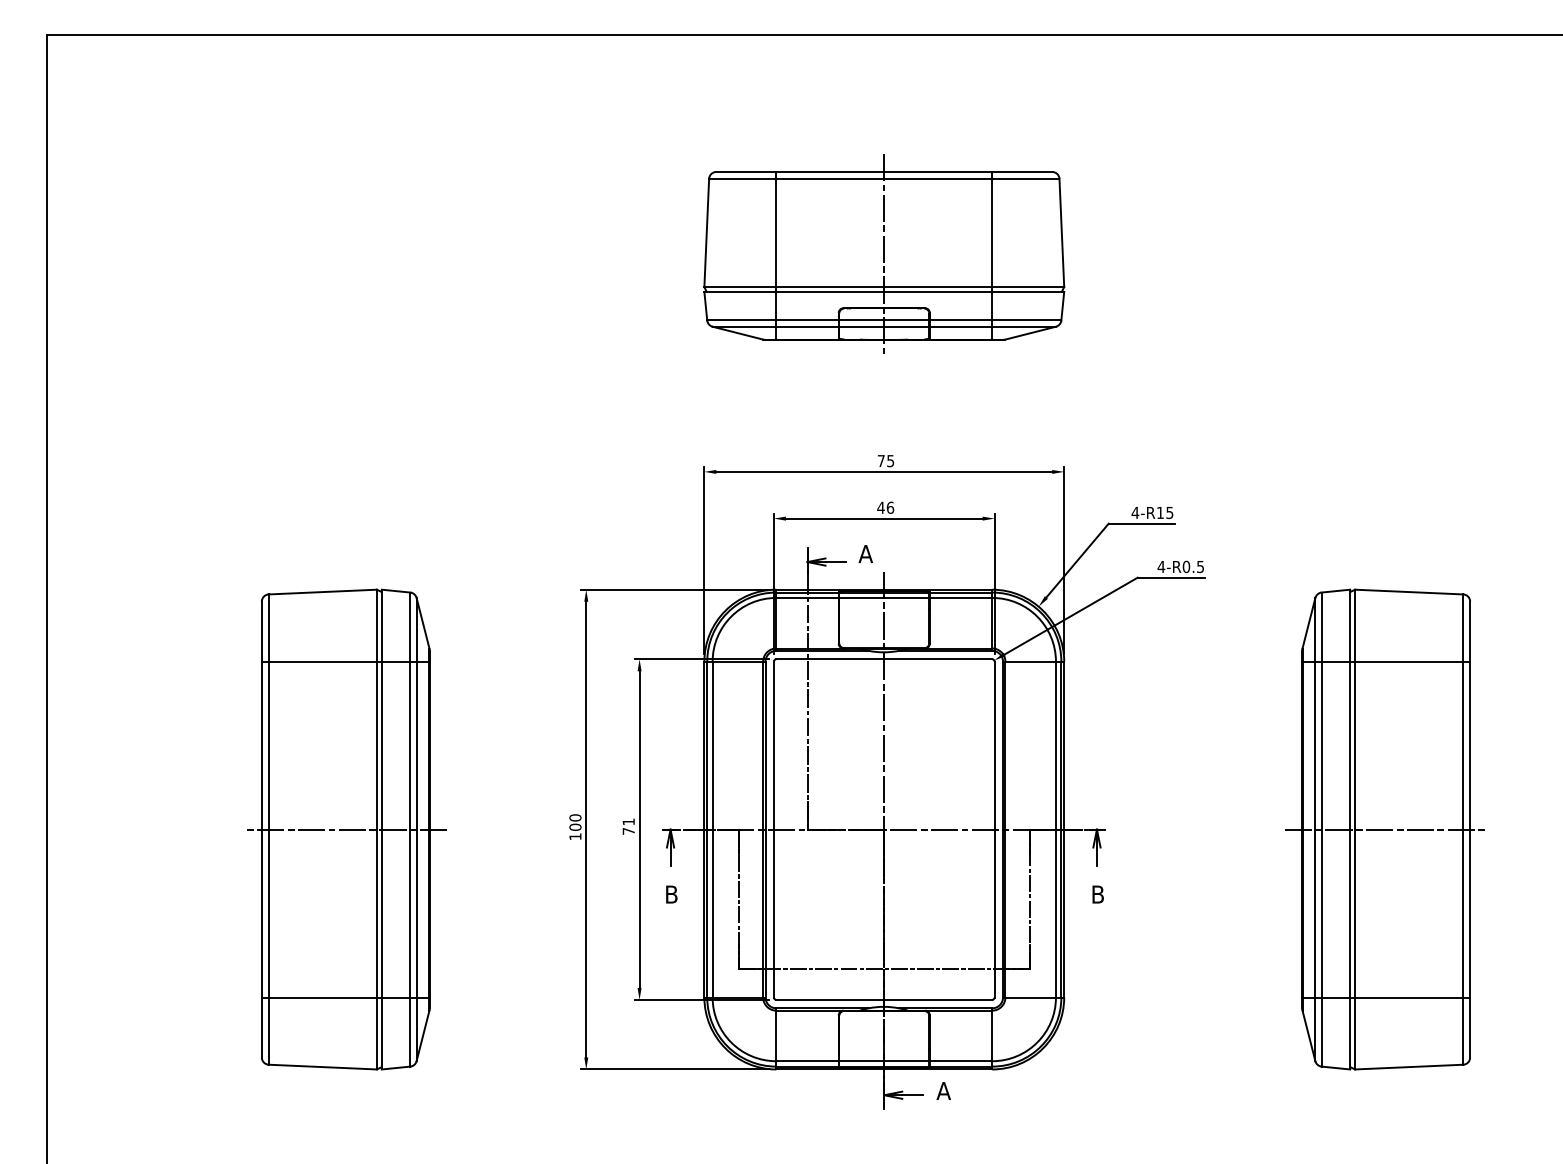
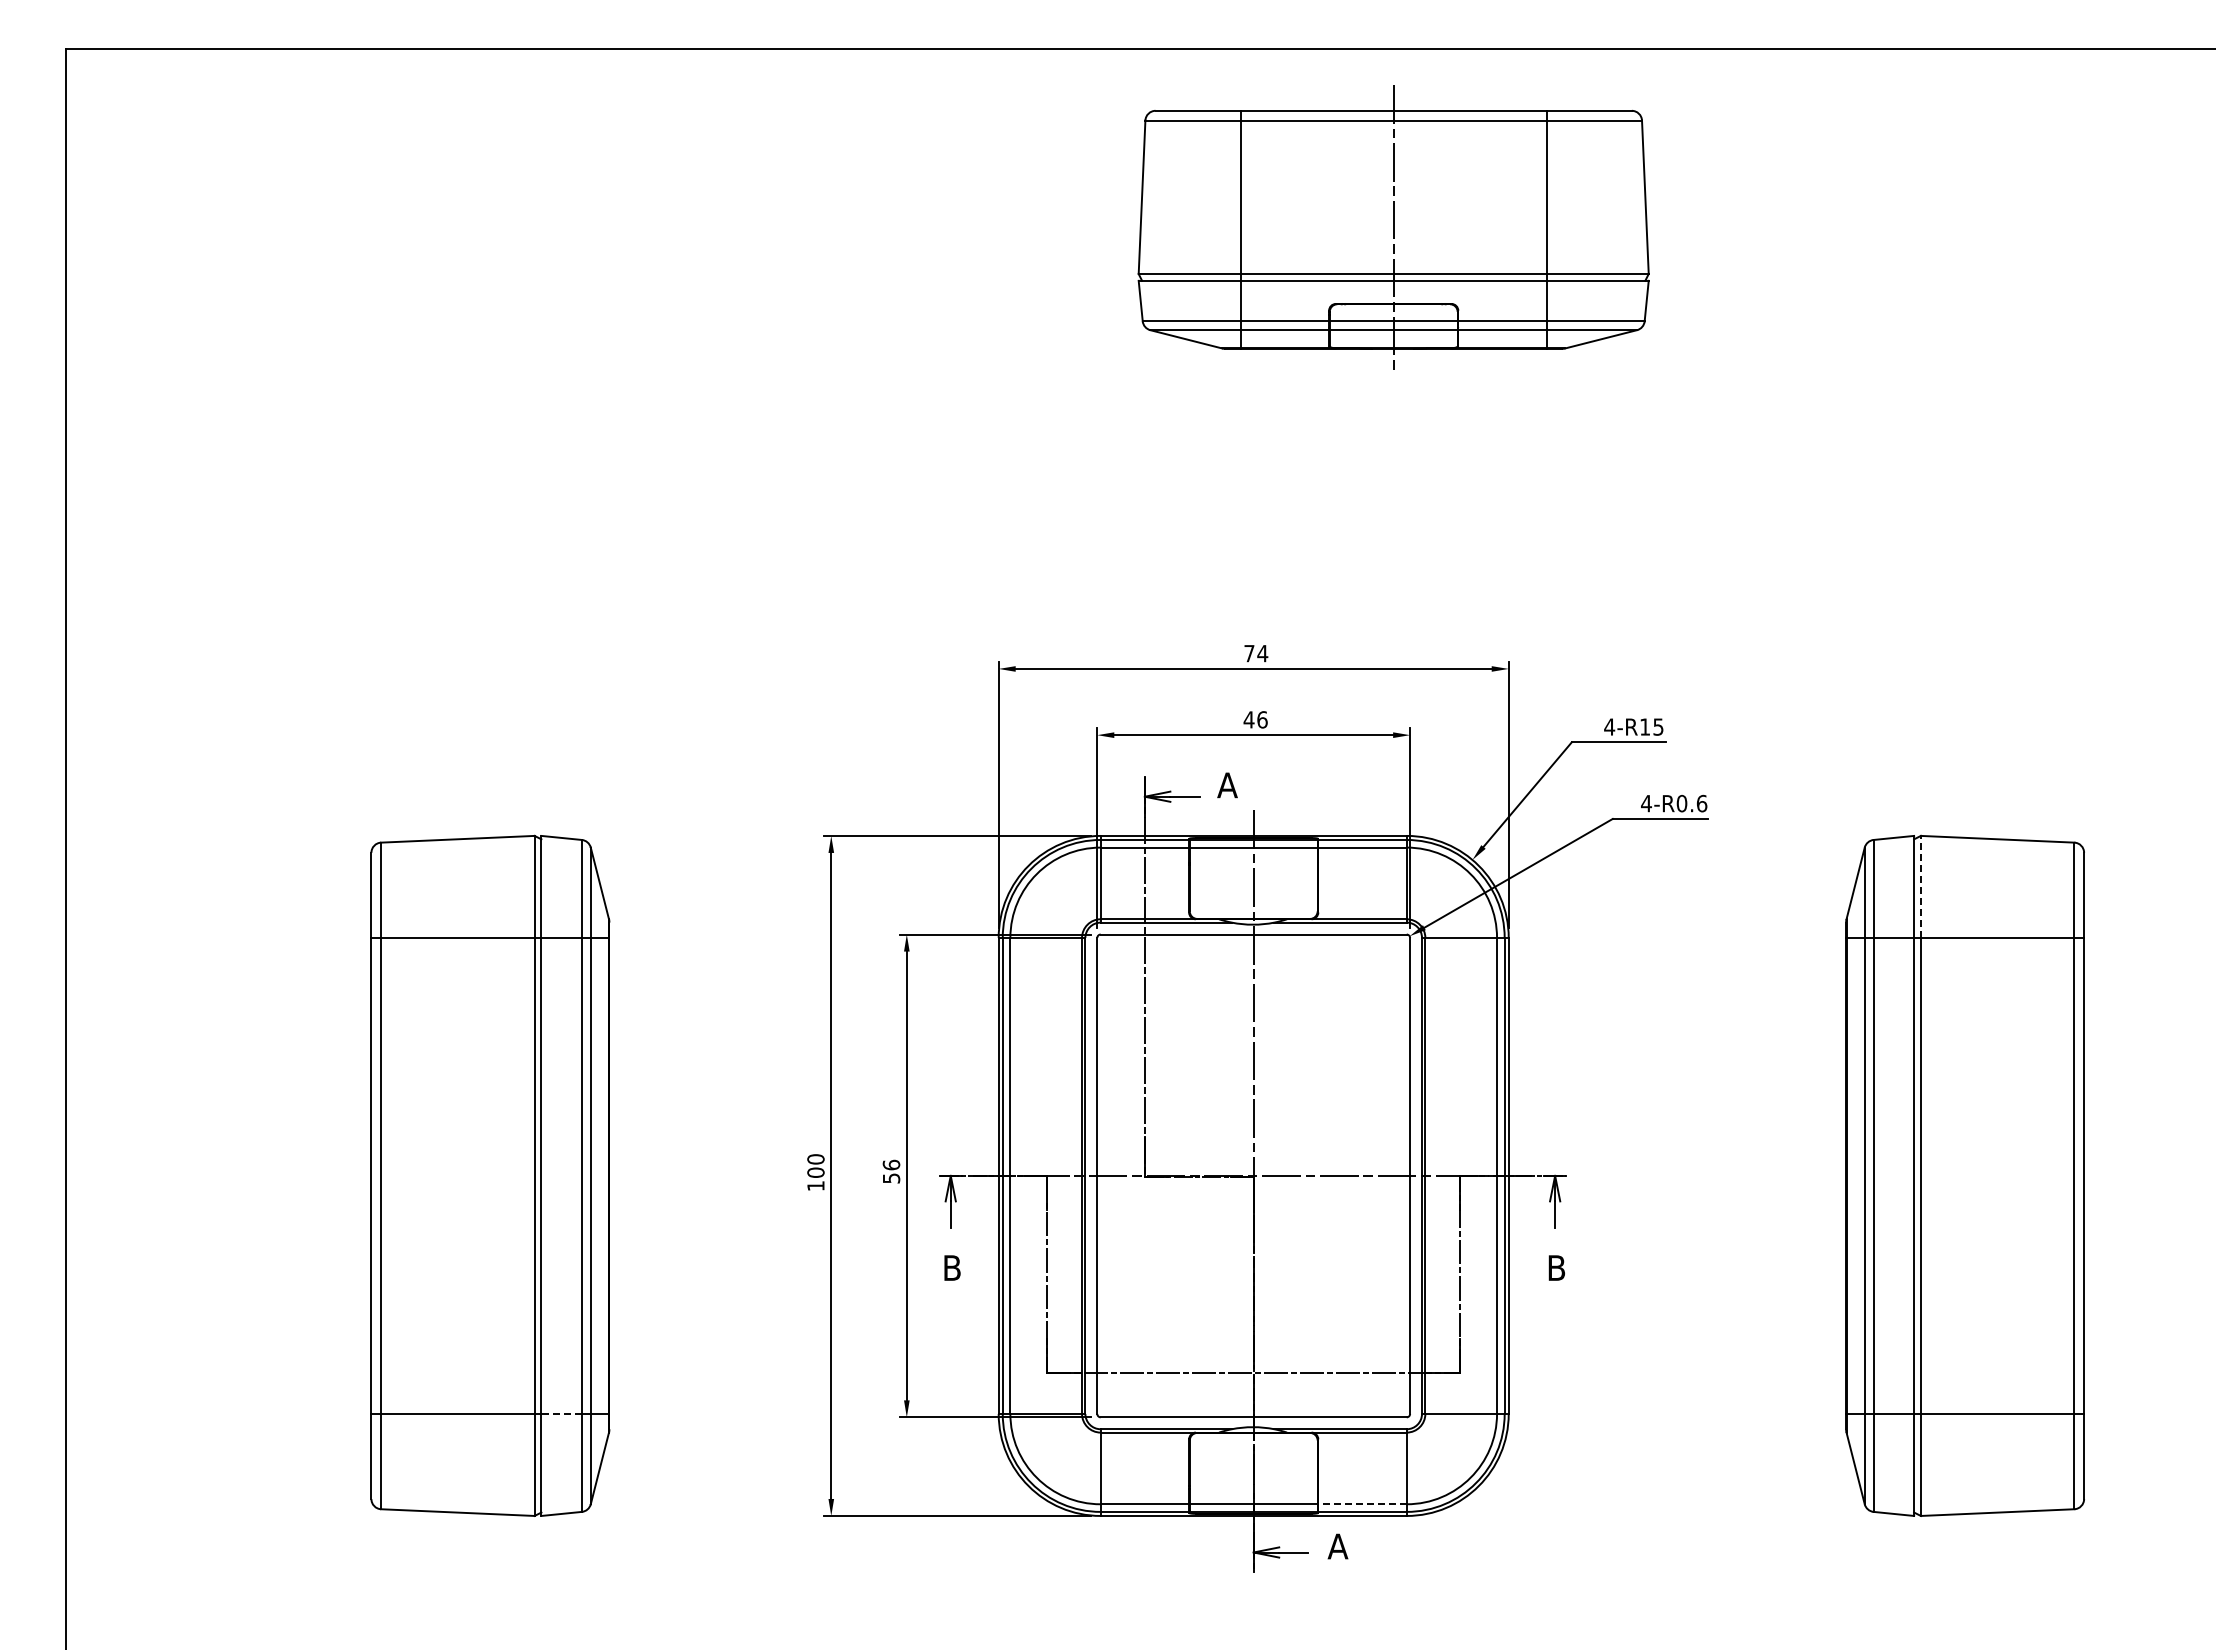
part: (884, 254) -> (1393, 227), moved
text: (890, 461) -> (1262, 653), 75 -> 74
text: (1200, 566) -> (1701, 803), 4-R0.5 -> 4-R0.6
line: (1354, 625) -> (1920, 886), solid -> dashed
text: (628, 826) -> (891, 1171), 71 -> 56
line: (345, 829) -> (489, 1175), removed
line: (1386, 829) -> (1965, 1175), removed
line: (395, 997) -> (561, 1413), solid -> dashed
line: (961, 1061) -> (1362, 1504), solid -> dashed

